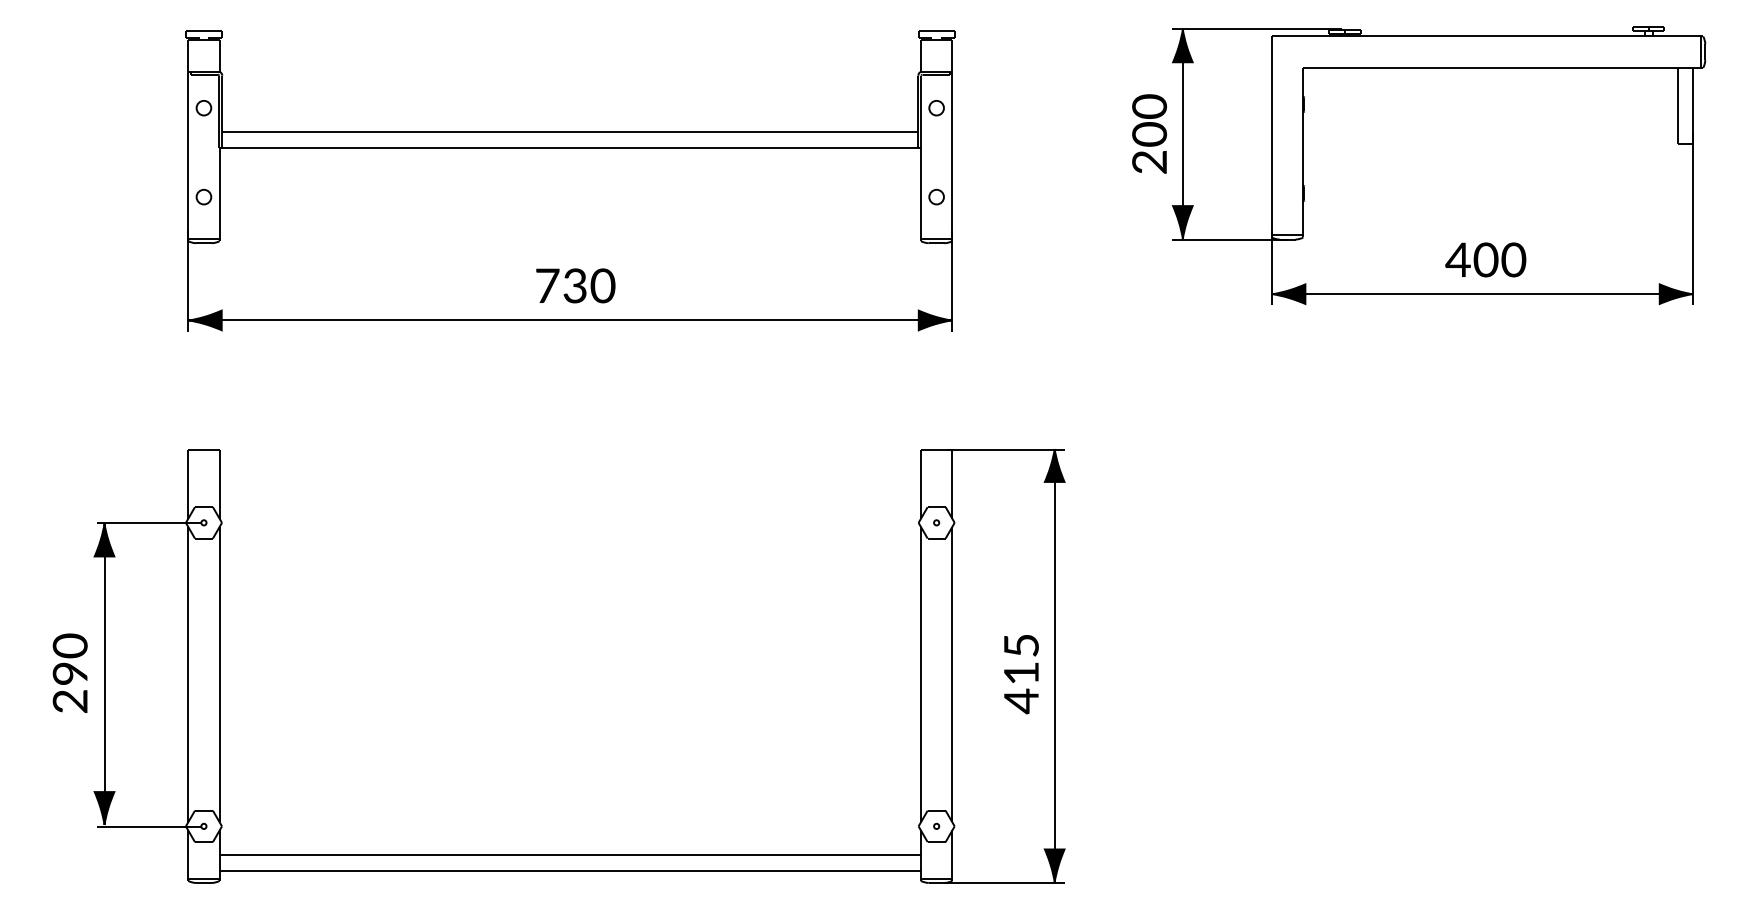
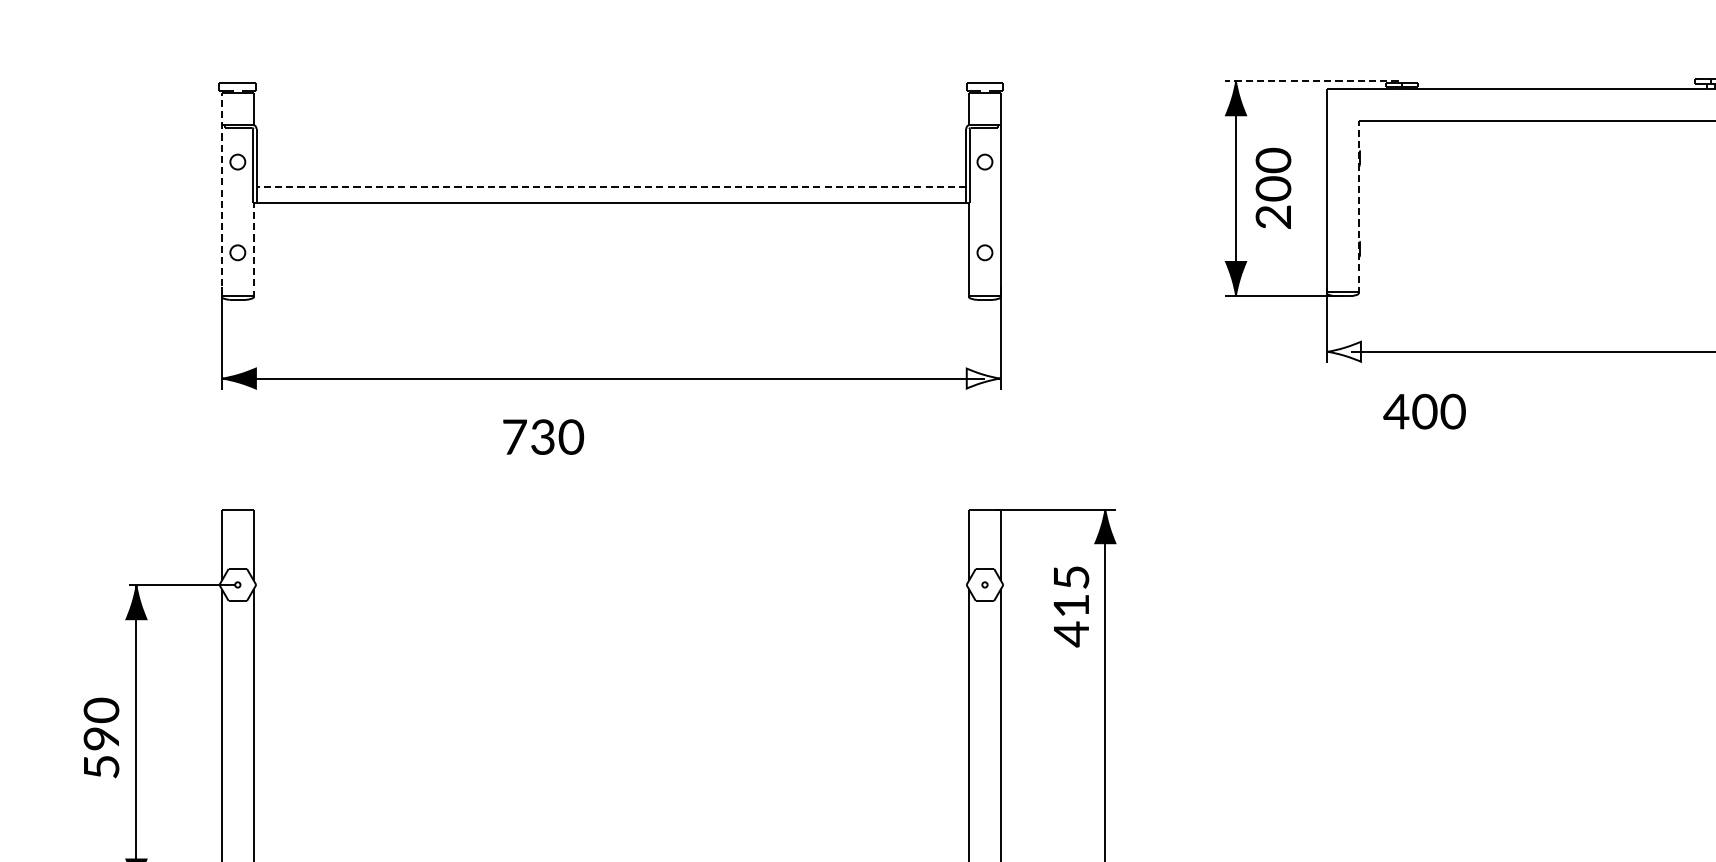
line: (1256, 28) -> (1311, 80), solid -> dashed
line: (569, 132) -> (610, 186), solid -> dashed
text: (1149, 133) -> (1273, 187), moved
line: (188, 140) -> (222, 195), solid -> dashed
line: (1303, 152) -> (1359, 207), solid -> dashed
line: (219, 194) -> (253, 250), solid -> dashed
text: (1485, 259) -> (1424, 411), moved
text: (575, 285) -> (543, 436), moved
fill: (1288, 293) -> (1343, 351), removed
fill: (934, 320) -> (982, 378), removed
text: (1021, 674) -> (1071, 607), moved
text: (69, 701) -> (100, 767), 290 -> 590

